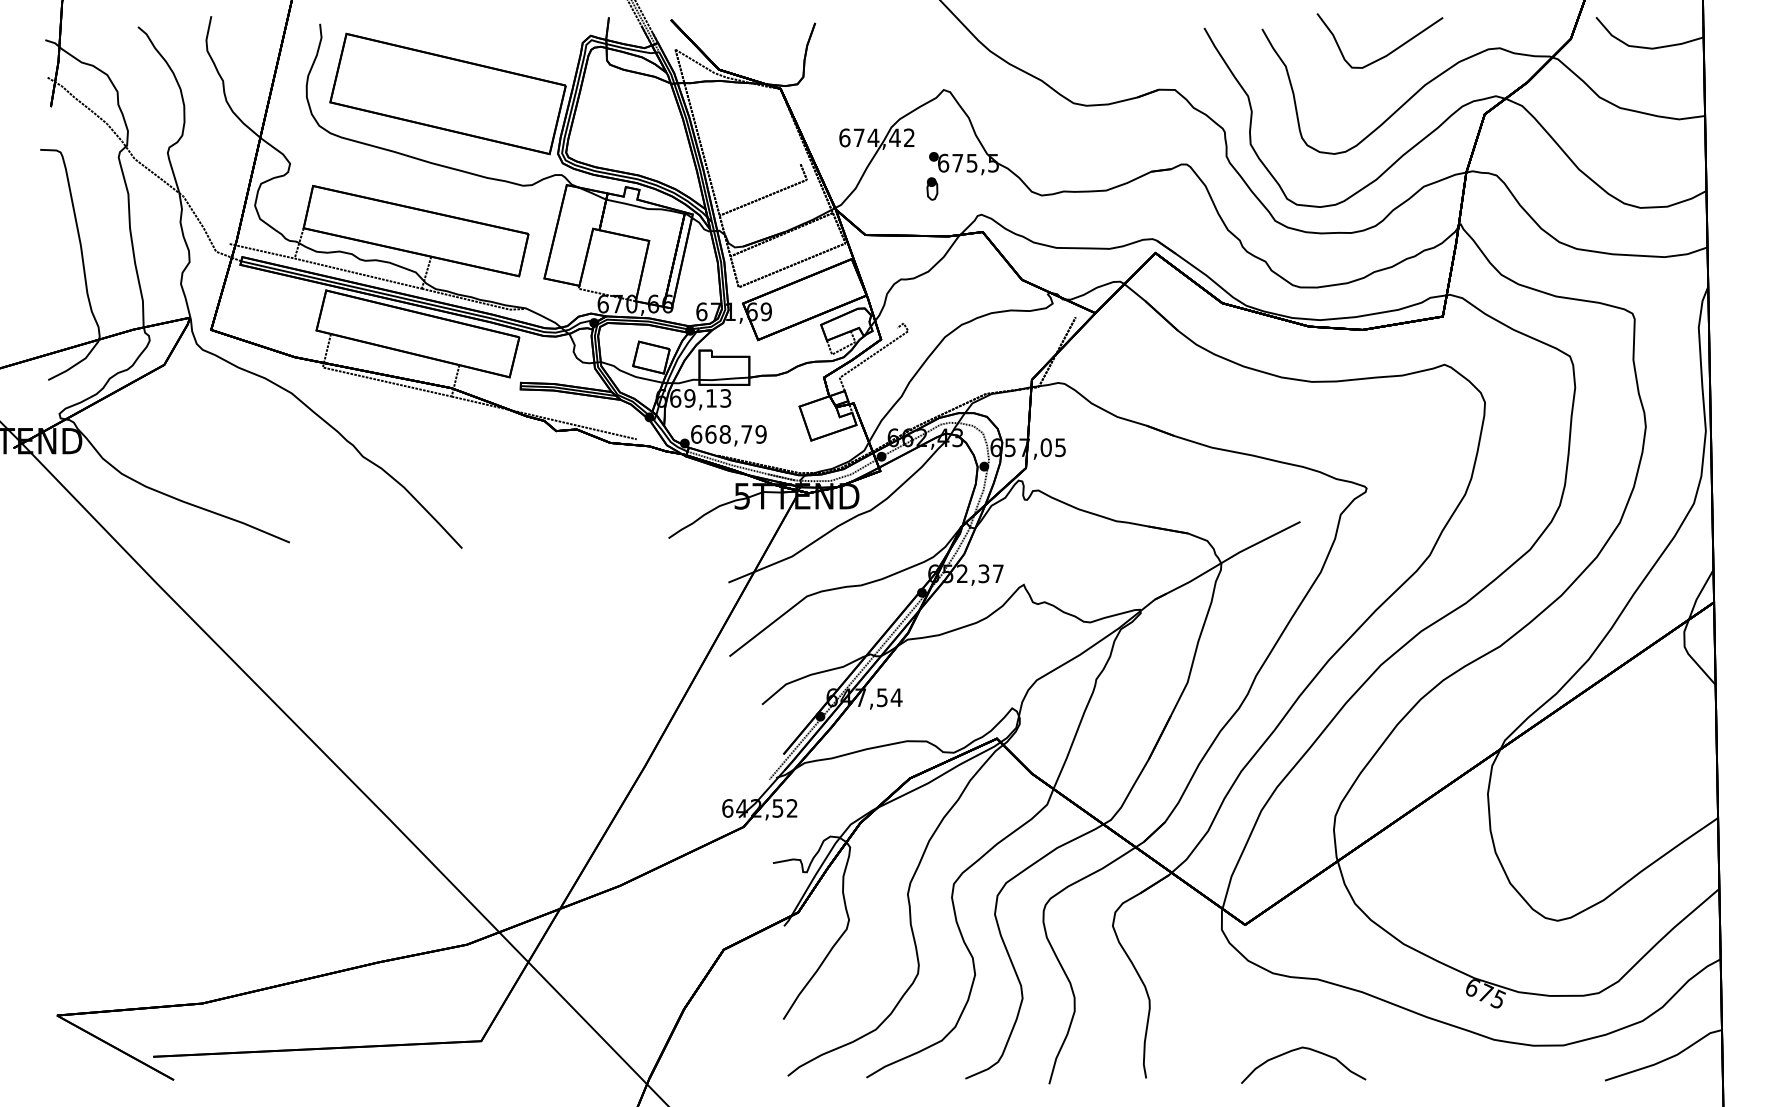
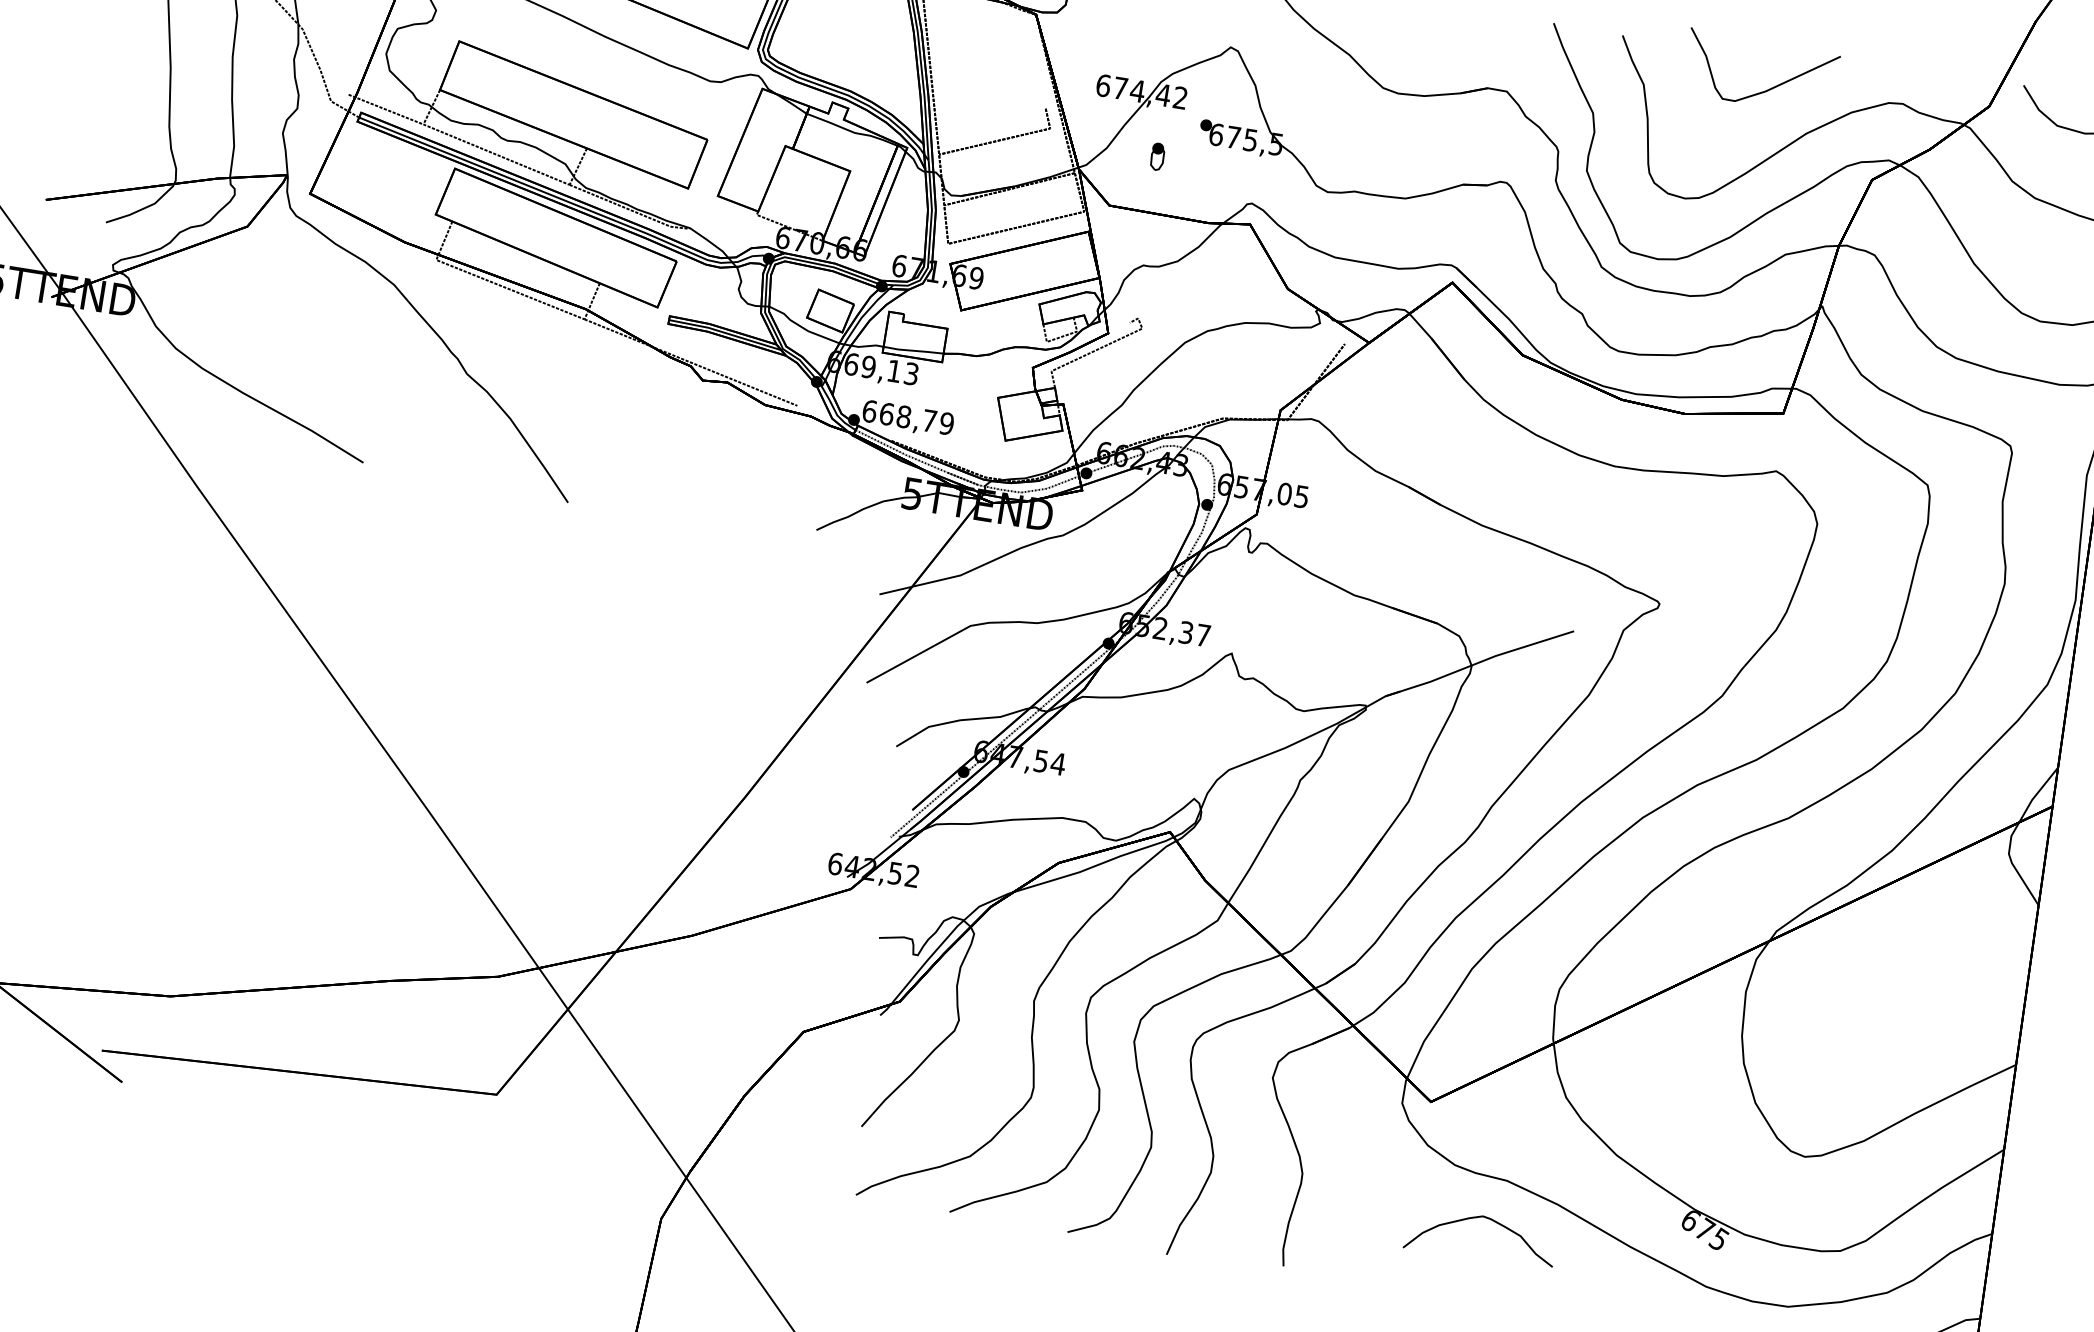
part: (932, 188) -> (1157, 156), moved
curve: (1300, 1049) -> (1480, 1218), moved

